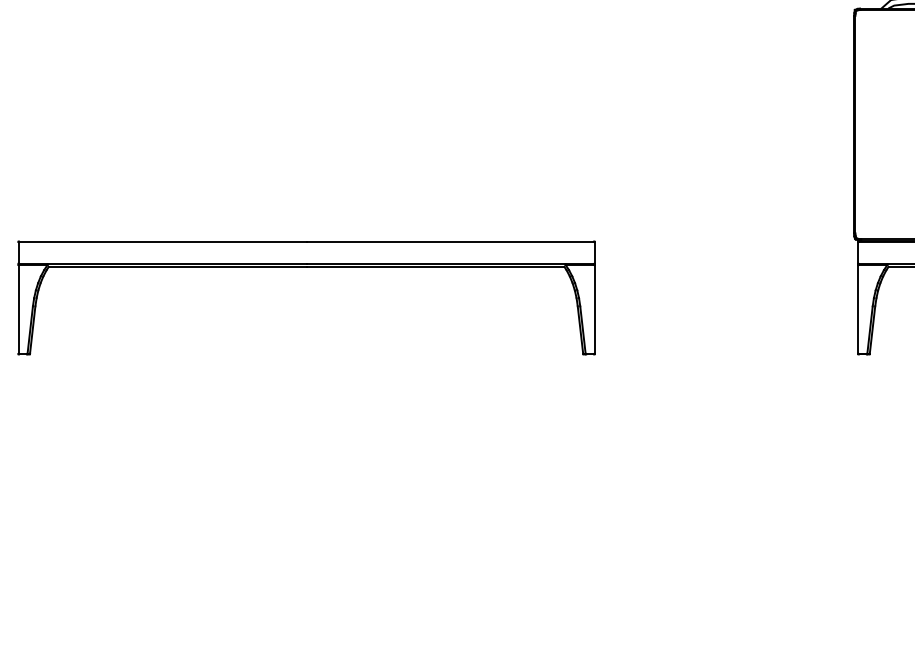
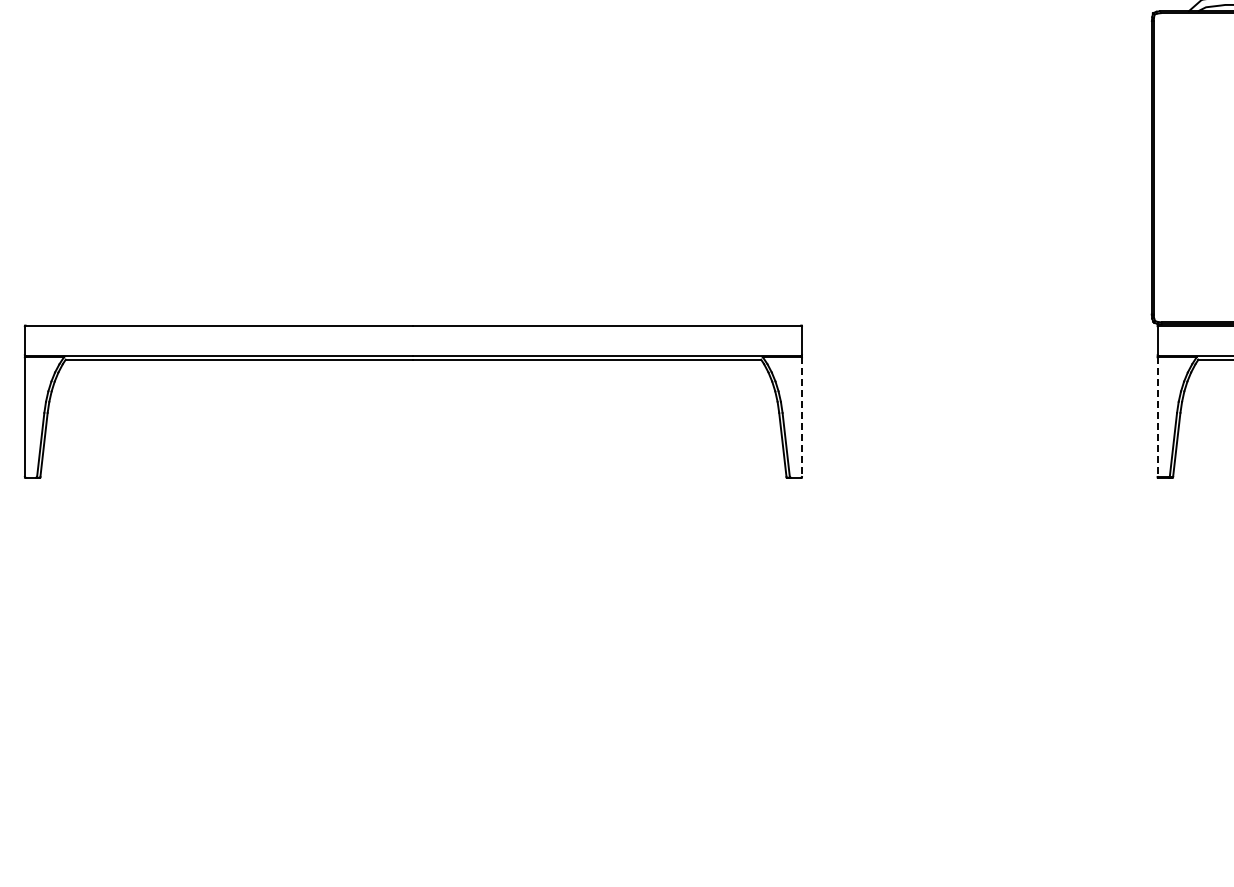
line: (594, 309) -> (801, 417), solid -> dashed
line: (858, 309) -> (1157, 417), solid -> dashed

